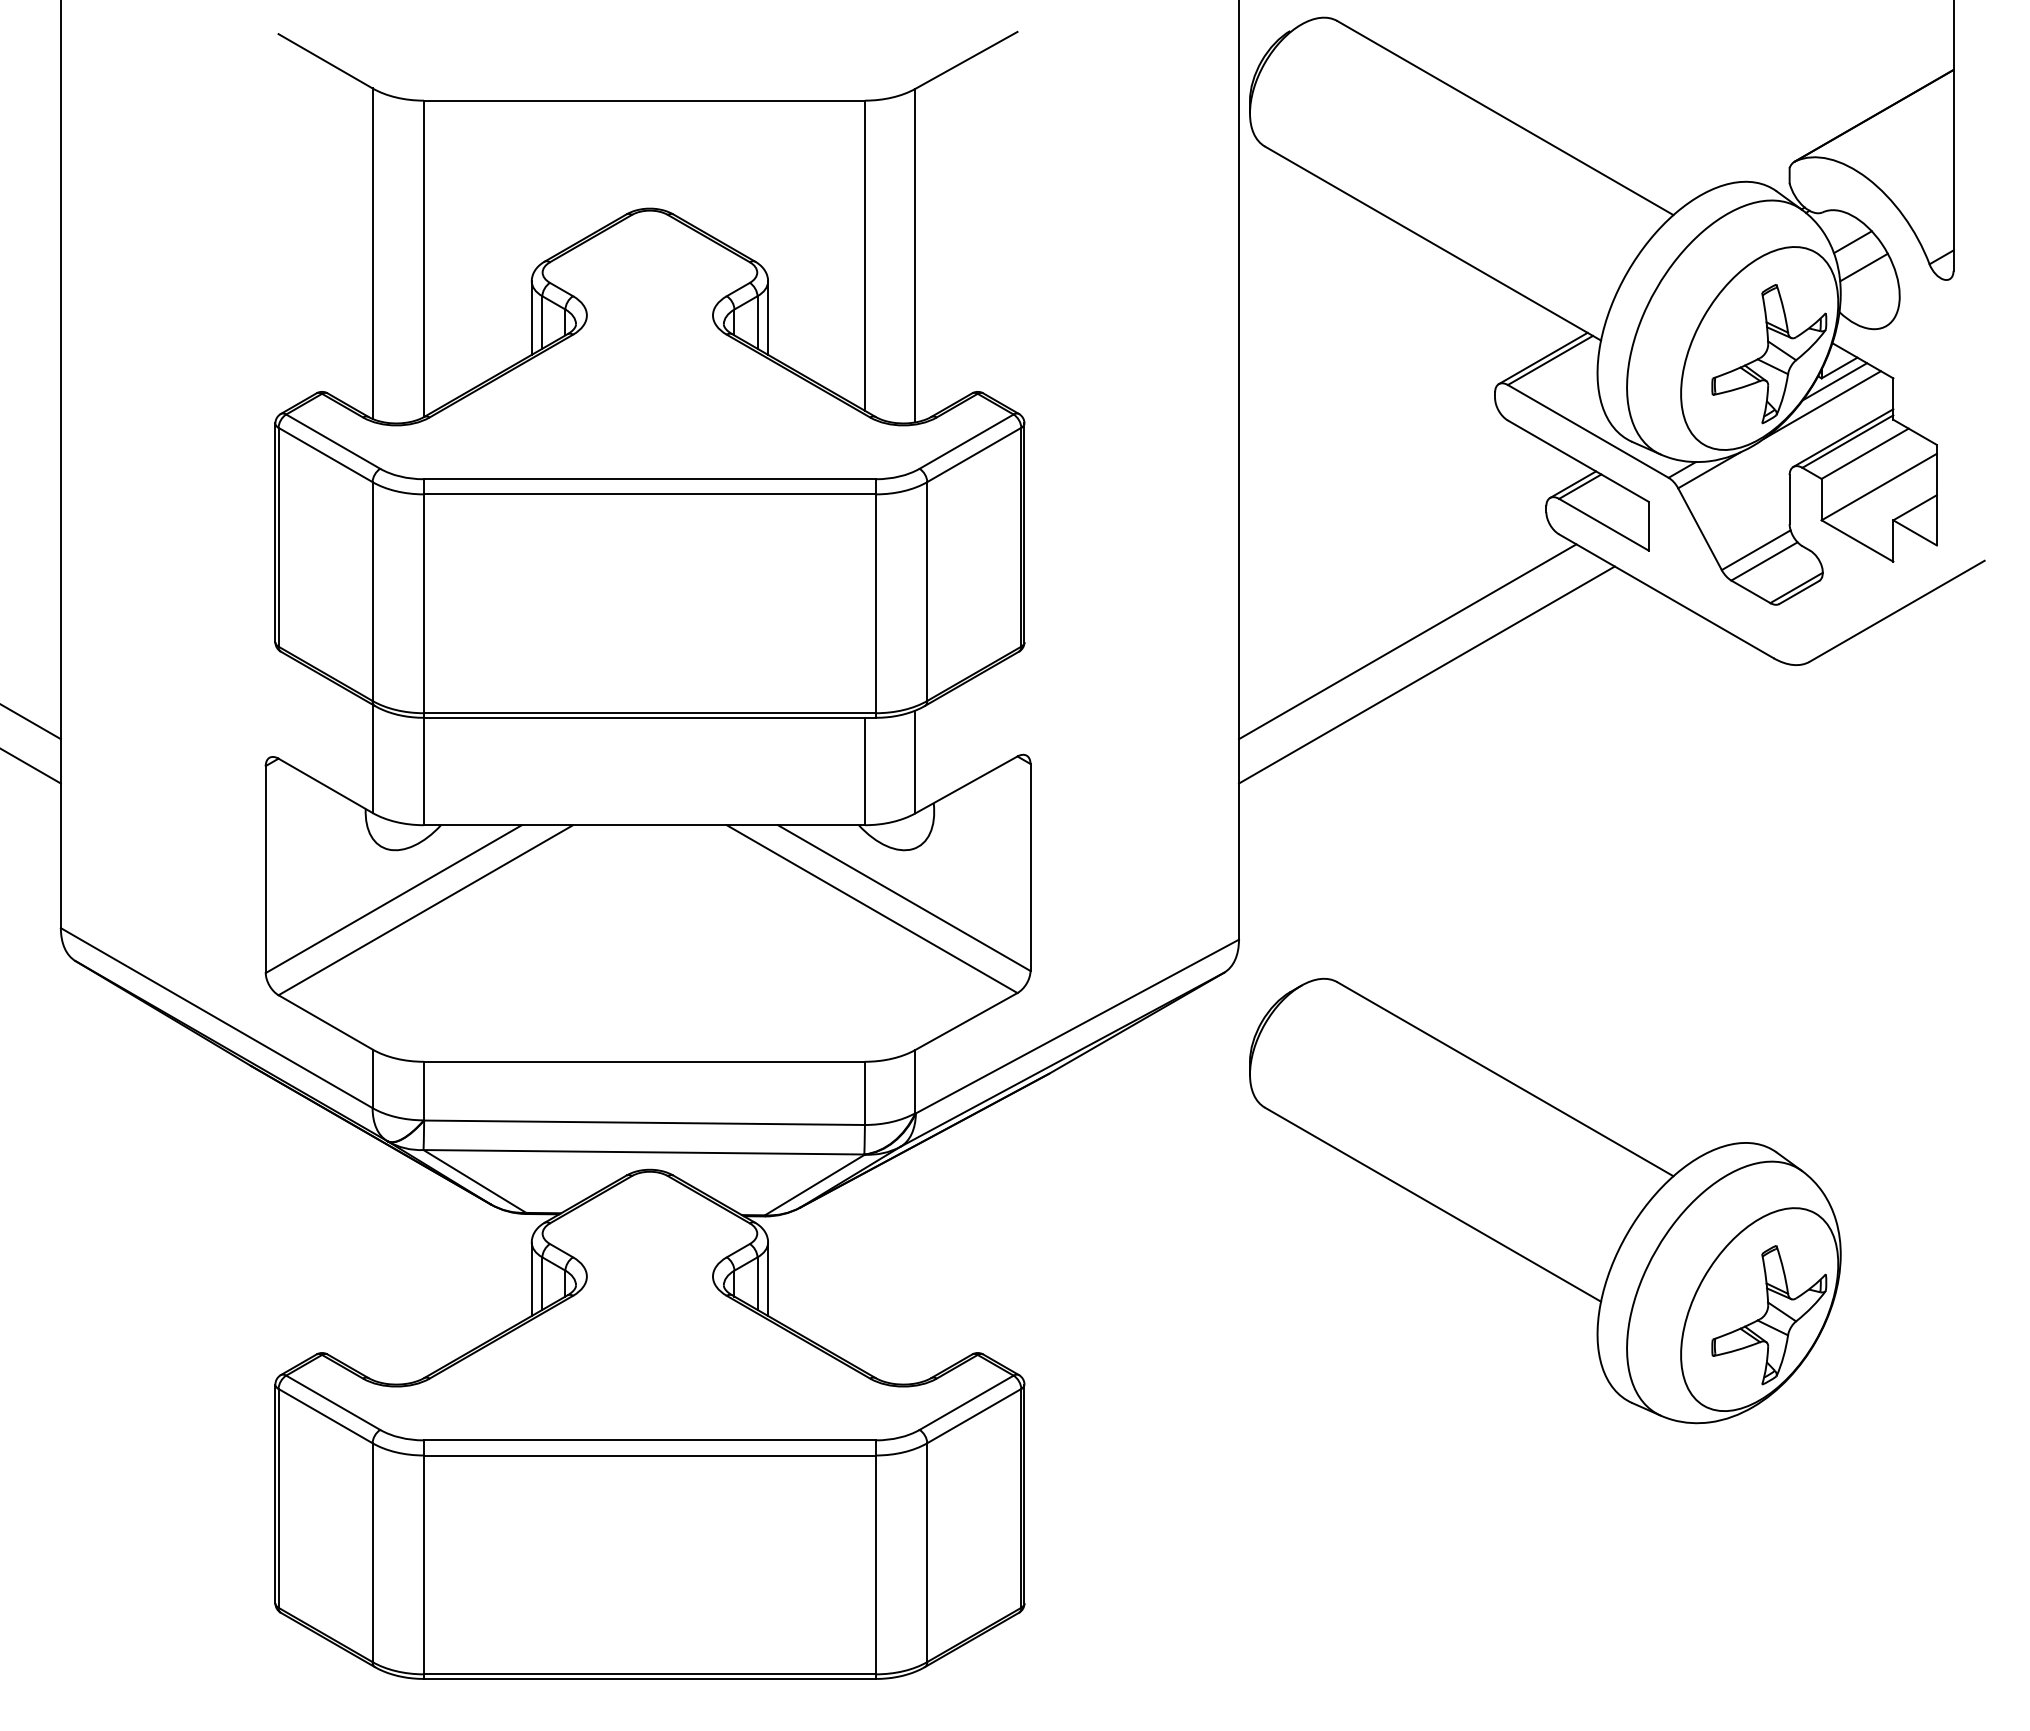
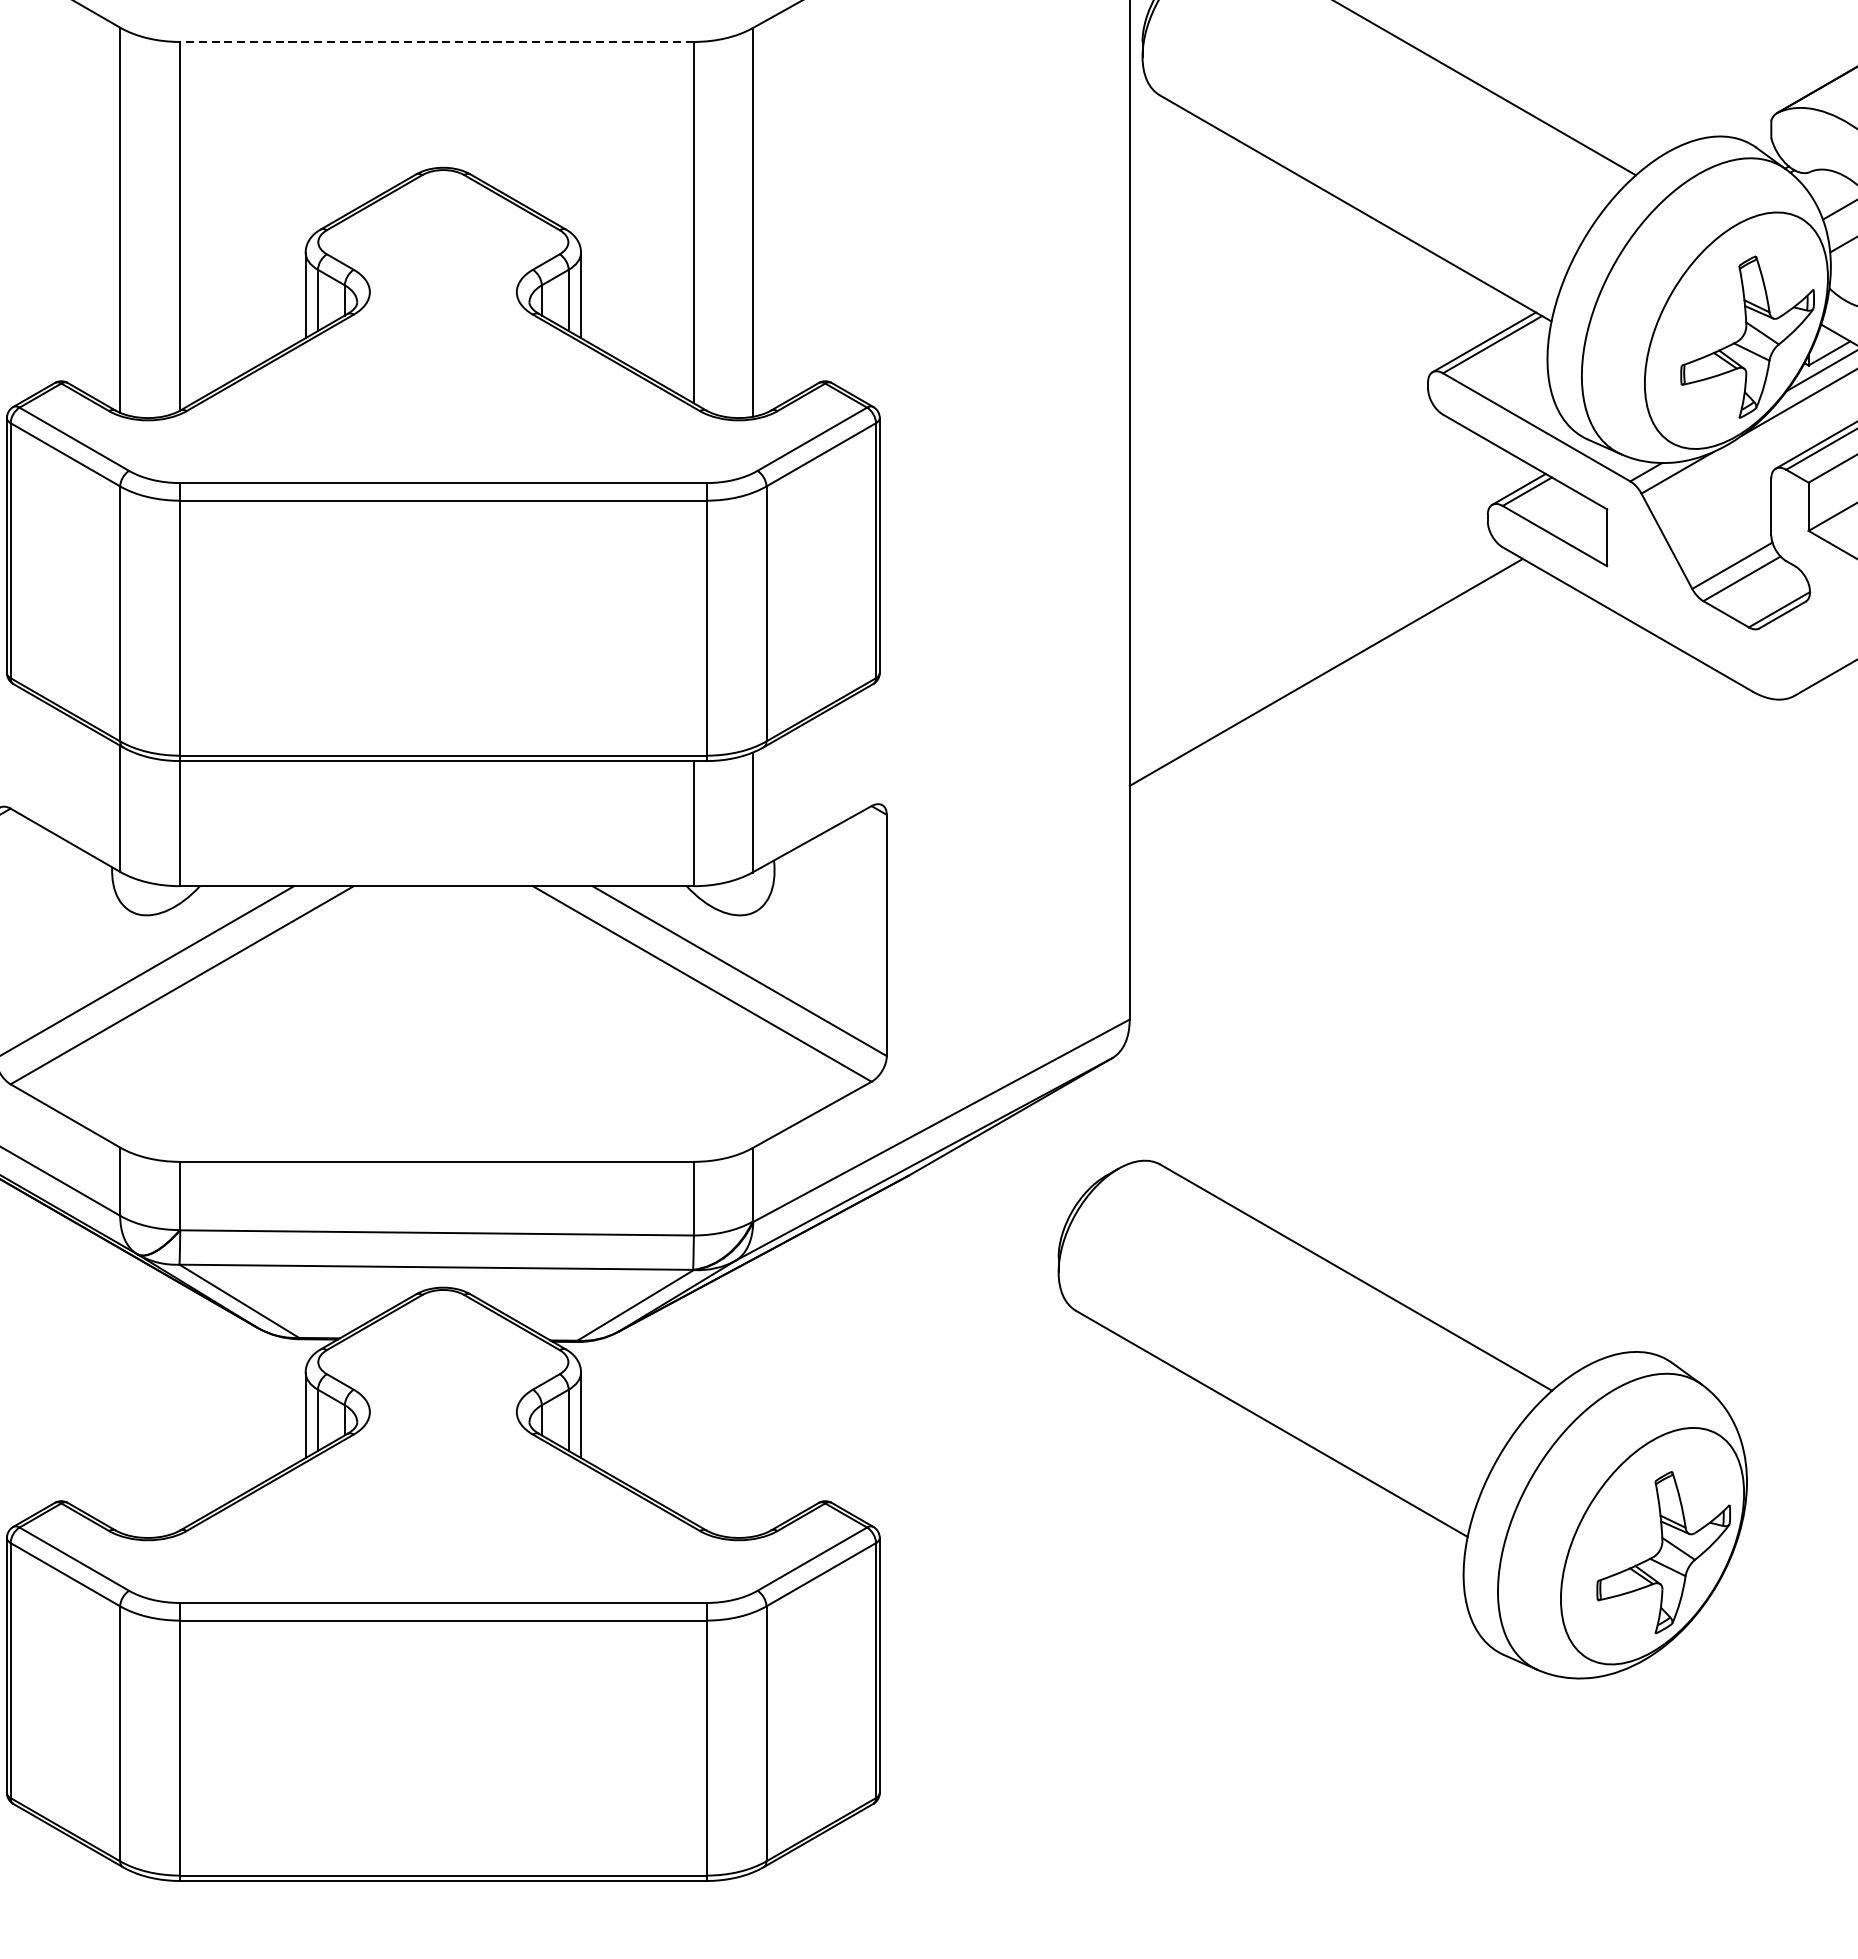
line: (644, 100) -> (437, 41), solid -> dashed
line: (1426, 674) -> (1348, 710), removed
part: (1545, 1200) -> (1402, 1419), moved

